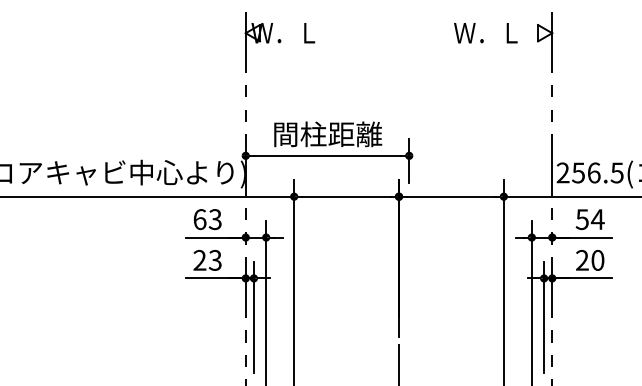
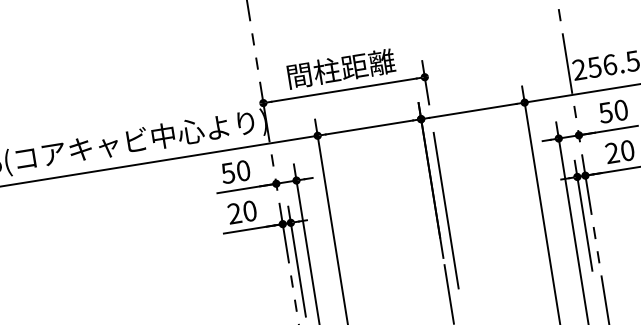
text: (207, 219) -> (235, 172), 63 -> 50
text: (597, 219) -> (620, 110), 54 -> 50
text: (214, 260) -> (249, 211), 23 -> 20
line: (409, 290) -> (446, 210), added

